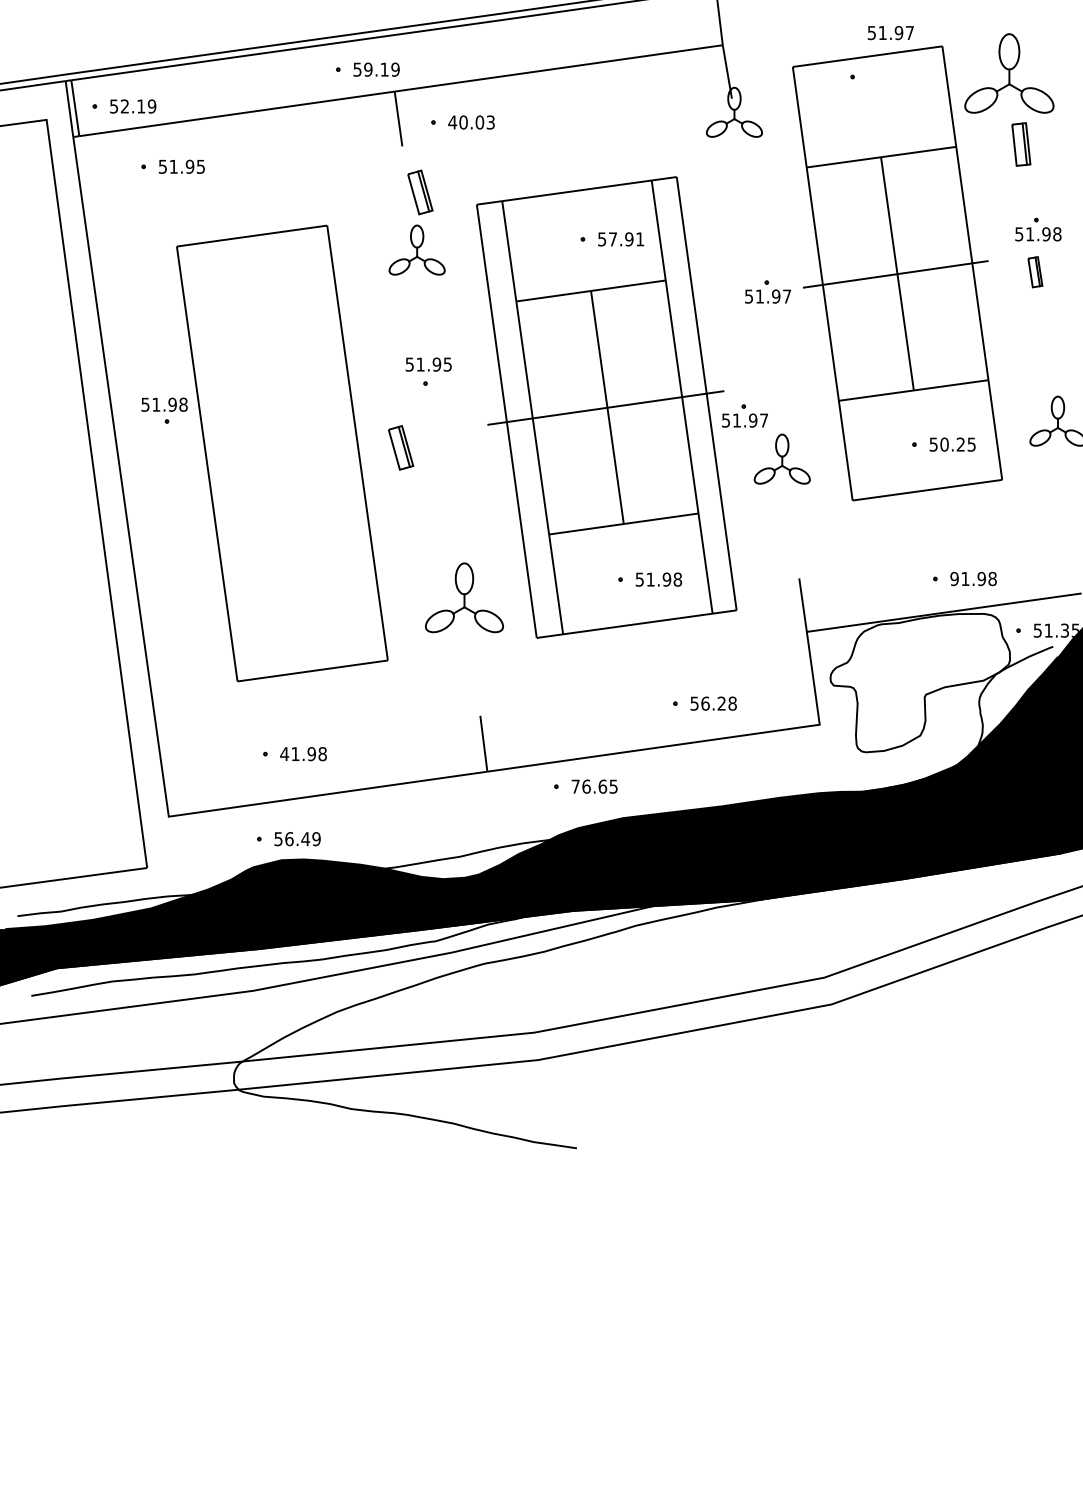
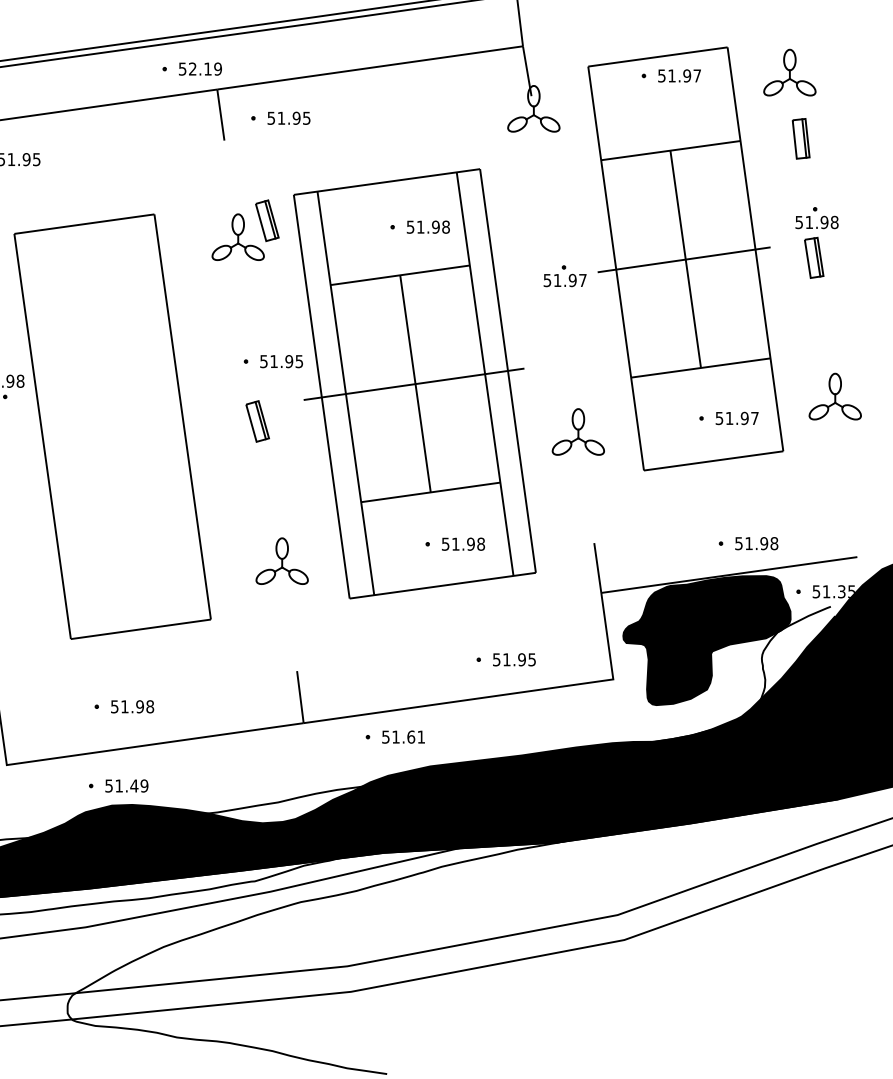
text: (890, 33) -> (679, 76), moved
text: (368, 69) -> (192, 68), 59.19 -> 52.19
part: (1008, 73) -> (789, 72), size x0.62
text: (471, 122) -> (288, 118), 40.03 -> 51.95
part: (420, 192) -> (267, 220), moved
text: (626, 239) -> (433, 227), 57.91 -> 51.98
part: (1035, 271) -> (814, 257), size x1.43
text: (428, 364) -> (281, 361), moved
part: (744, 415) -> (543, 391), removed
text: (957, 444) -> (741, 418), 50.25 -> 51.97
part: (401, 447) -> (258, 421), moved
text: (954, 578) -> (738, 543), 91.98 -> 51.98
part: (463, 597) -> (281, 560), size x0.71
fill: (920, 682) -> (707, 640), added
text: (718, 703) -> (518, 659), 56.28 -> 51.95
text: (284, 754) -> (114, 707), 41.98 -> 51.98
text: (594, 786) -> (403, 736), 76.65 -> 51.61
text: (289, 839) -> (119, 786), 56.49 -> 51.49

